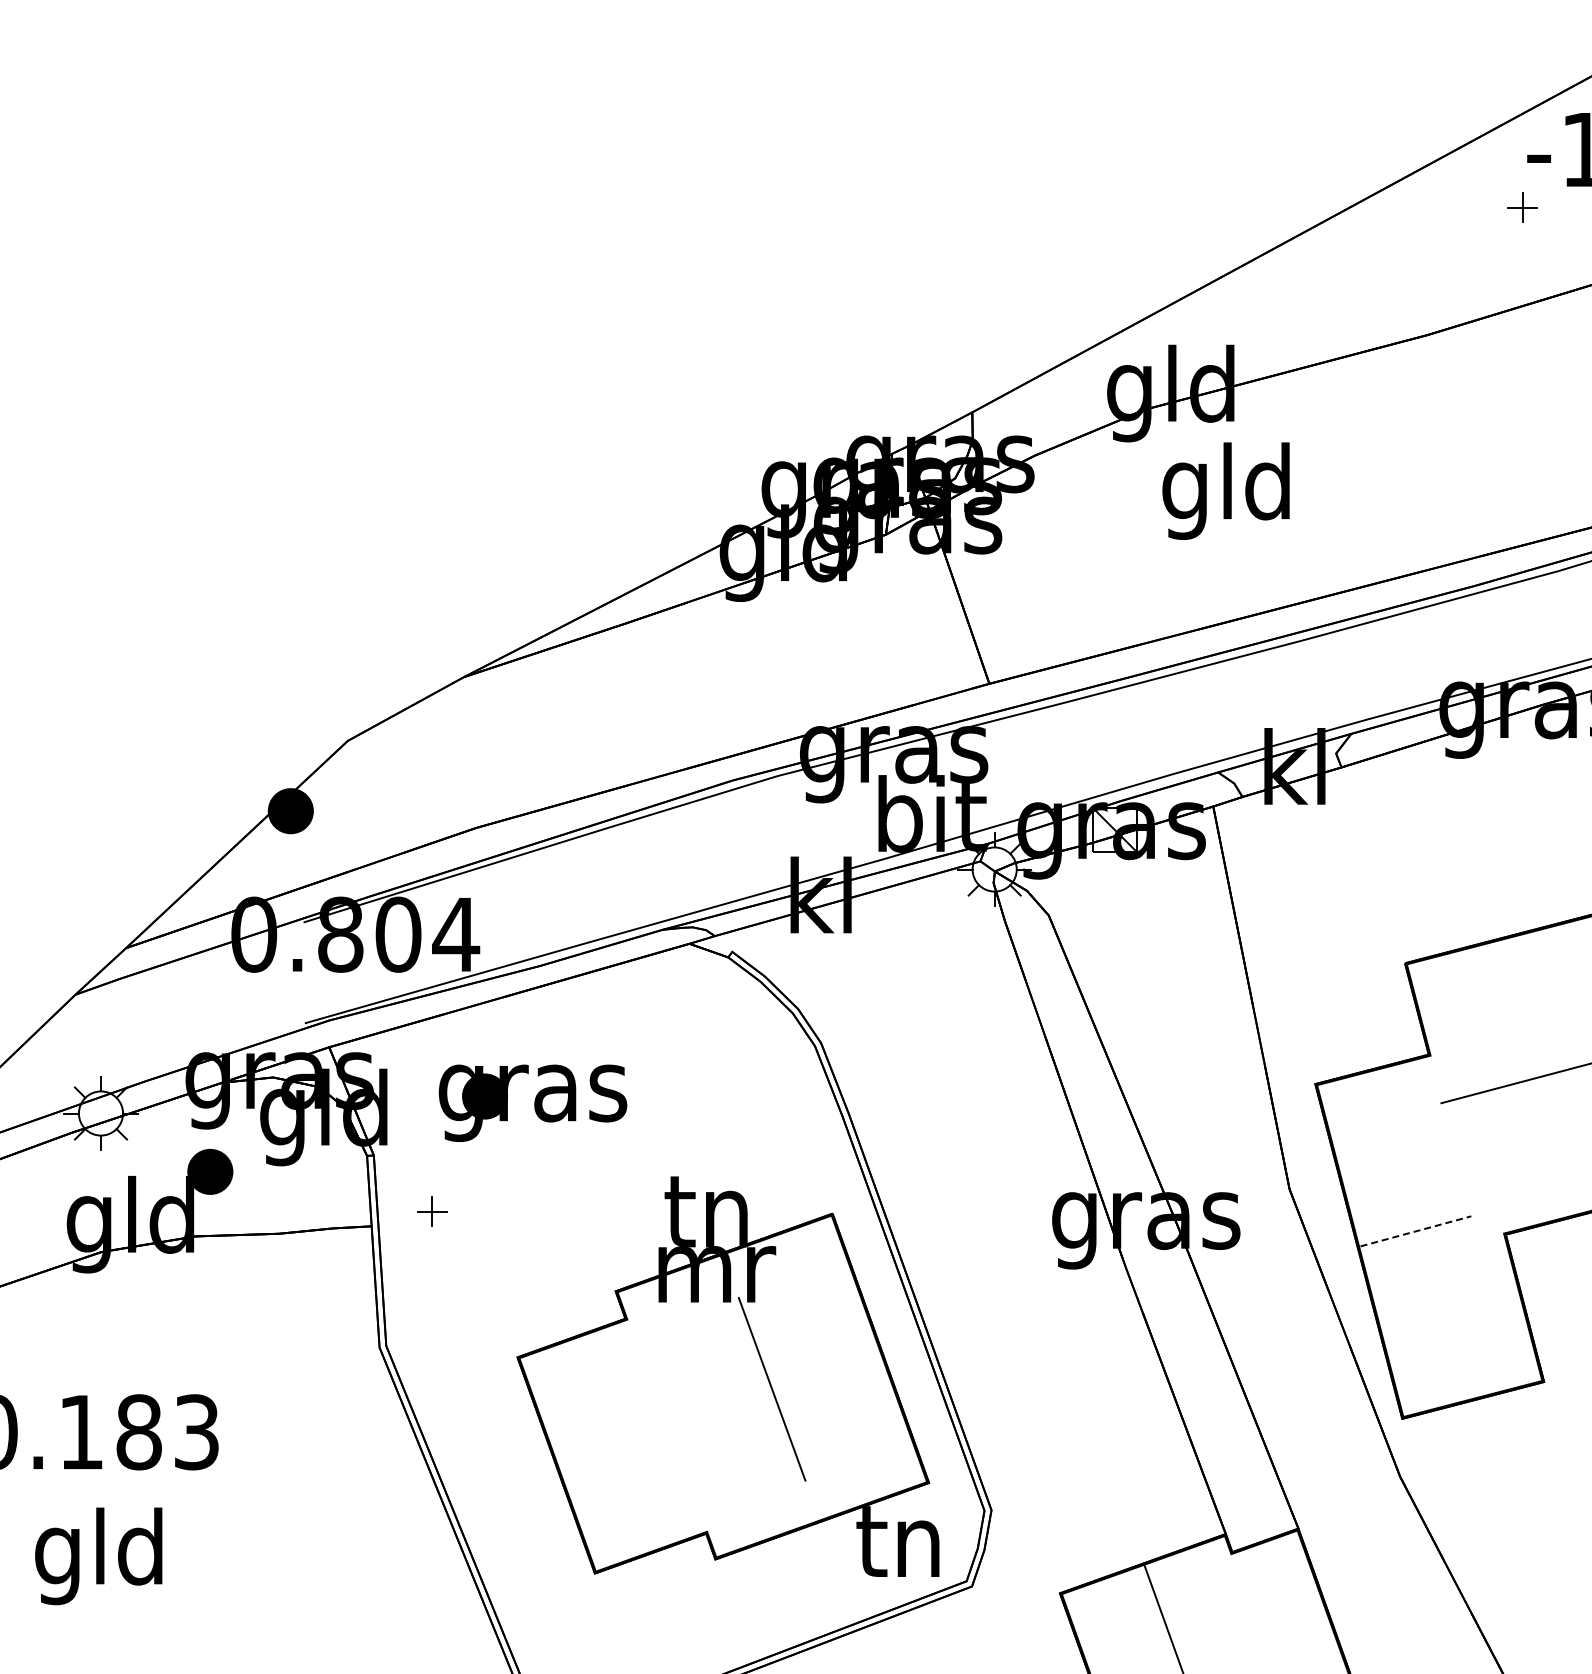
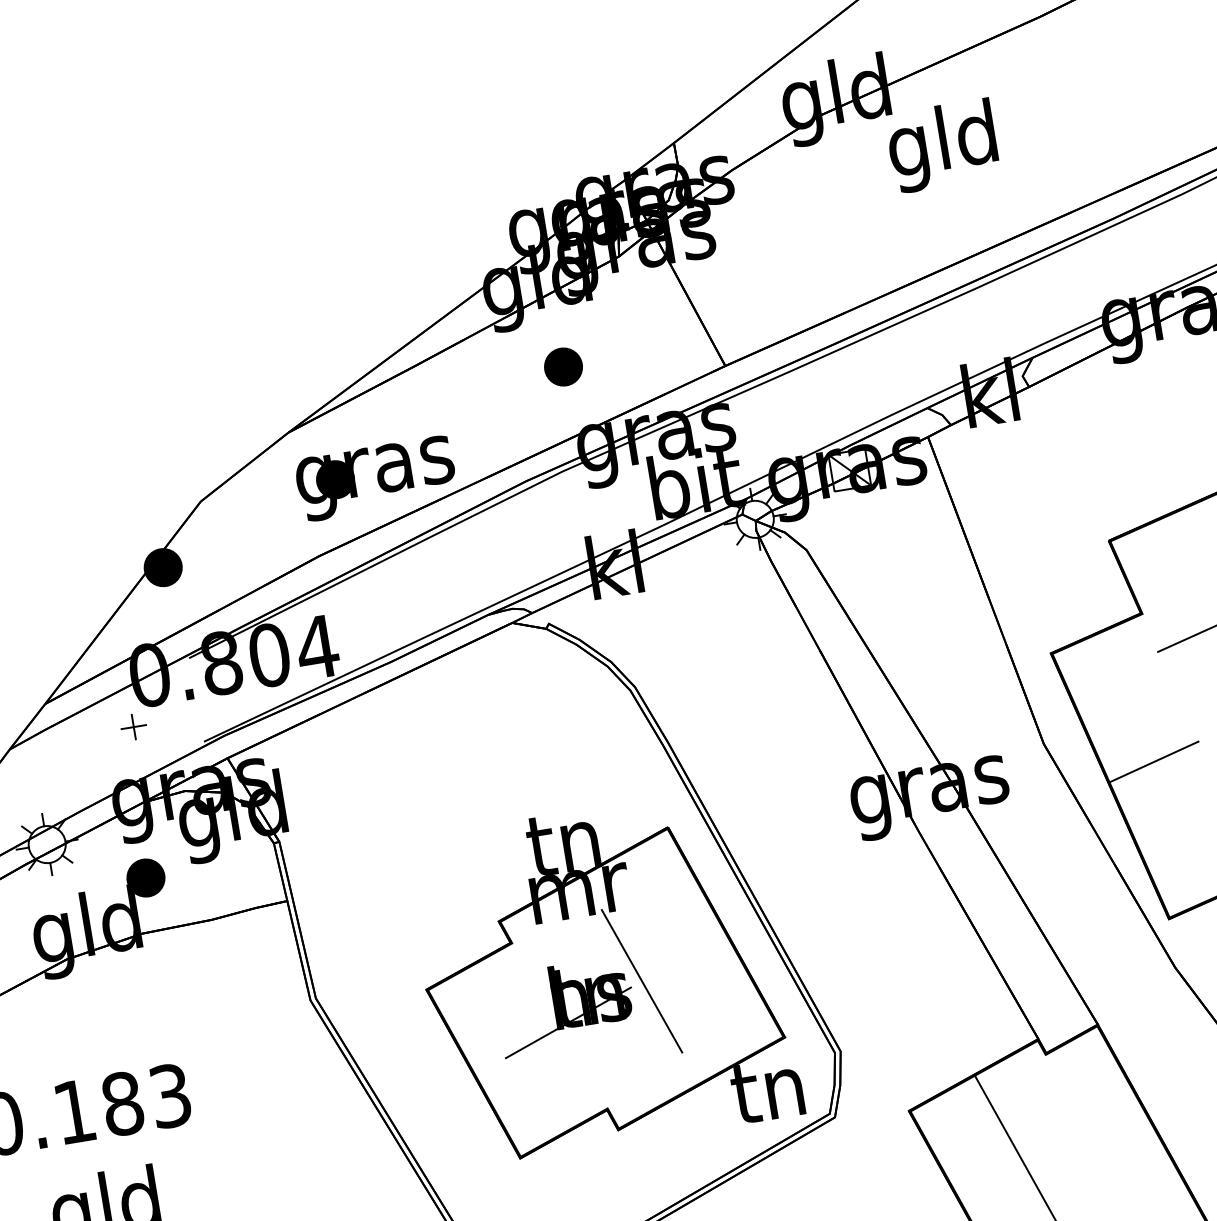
text: (1225, 490) -> (942, 145), moved
part: (799, 653) -> (563, 366), added
part: (532, 1103) -> (375, 479), moved
part: (432, 1211) -> (133, 727), moved
line: (1416, 1231) -> (1155, 761), dashed -> solid
part: (677, 1404) -> (565, 1006), added

